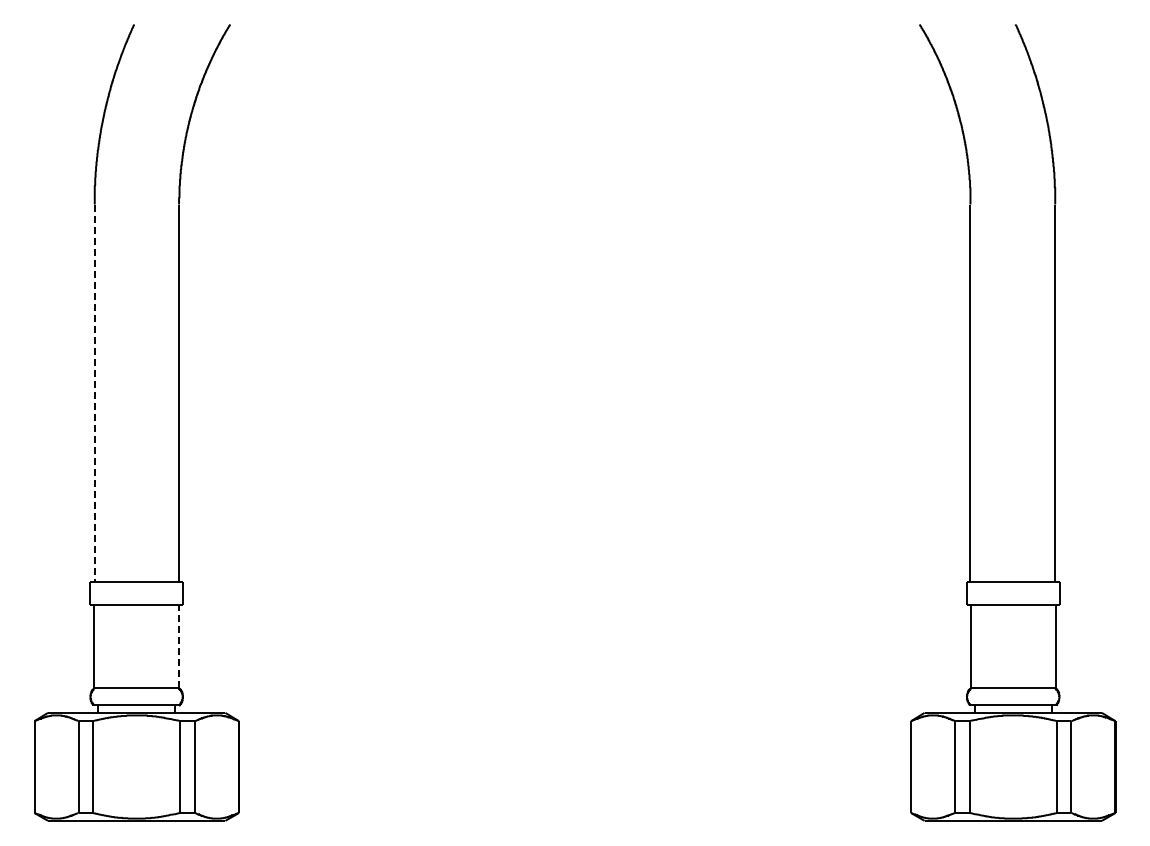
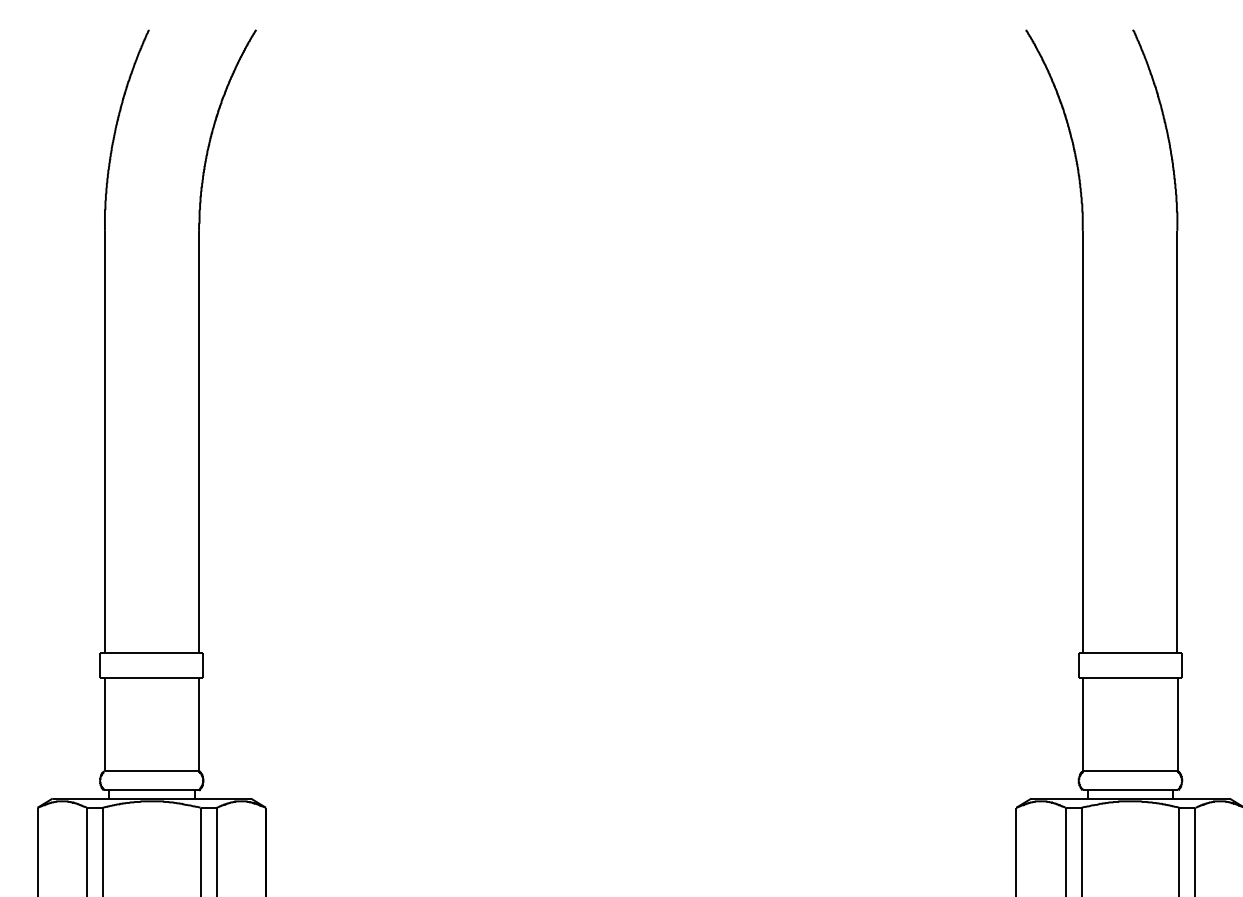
line: (94, 393) -> (104, 441), dashed -> solid
line: (179, 646) -> (199, 724), dashed -> solid

